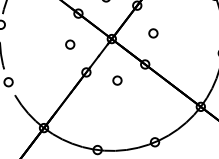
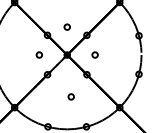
circle: (116, 80) -> (70, 96), moved

